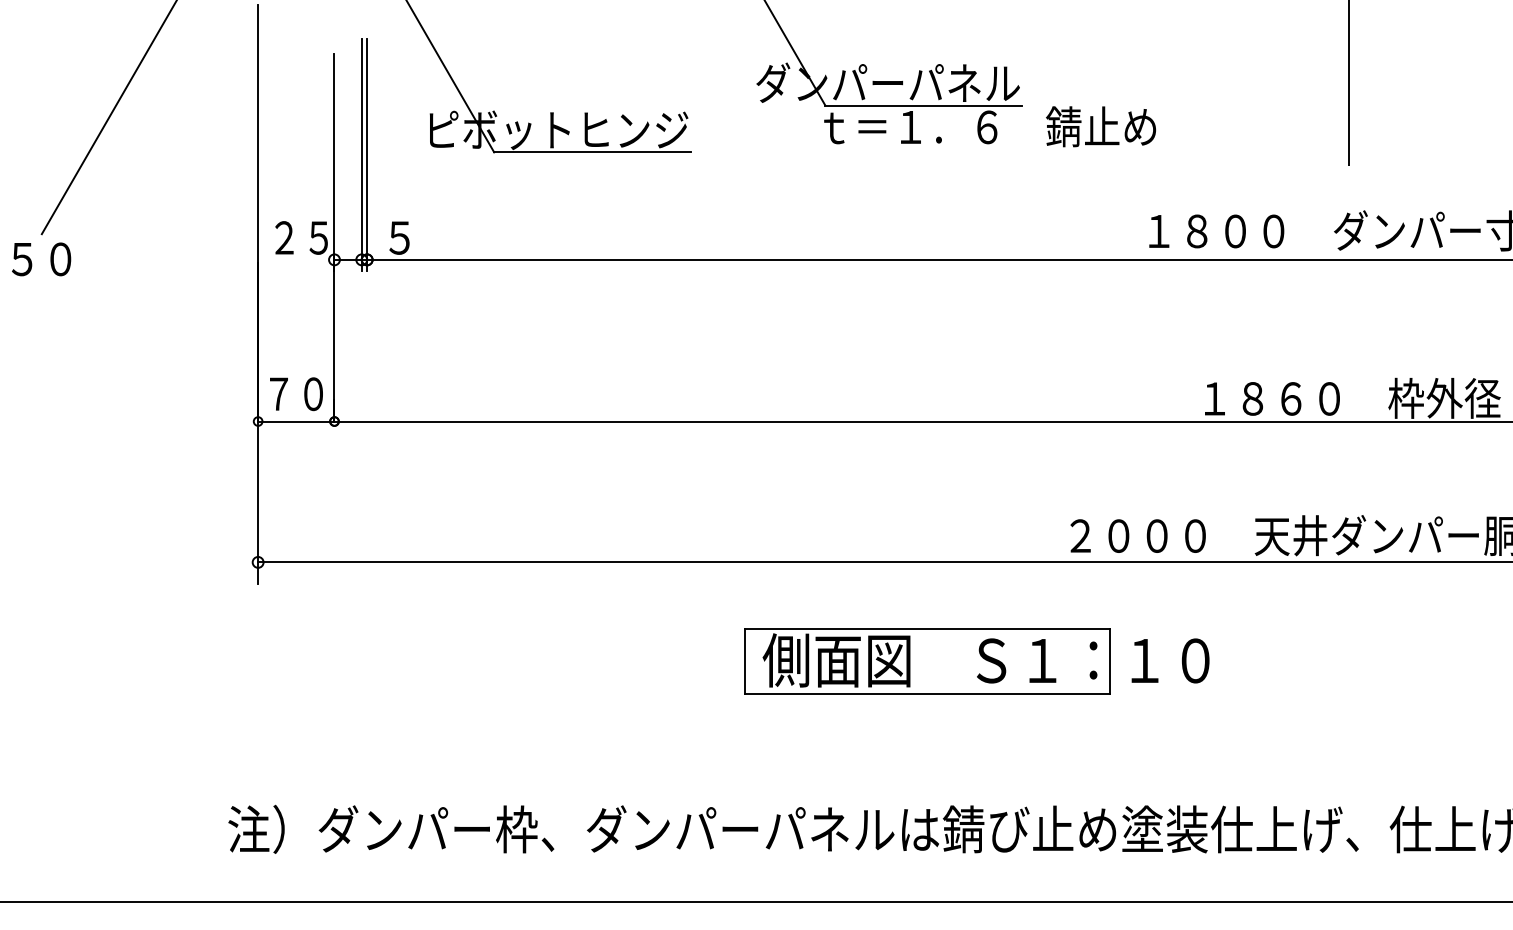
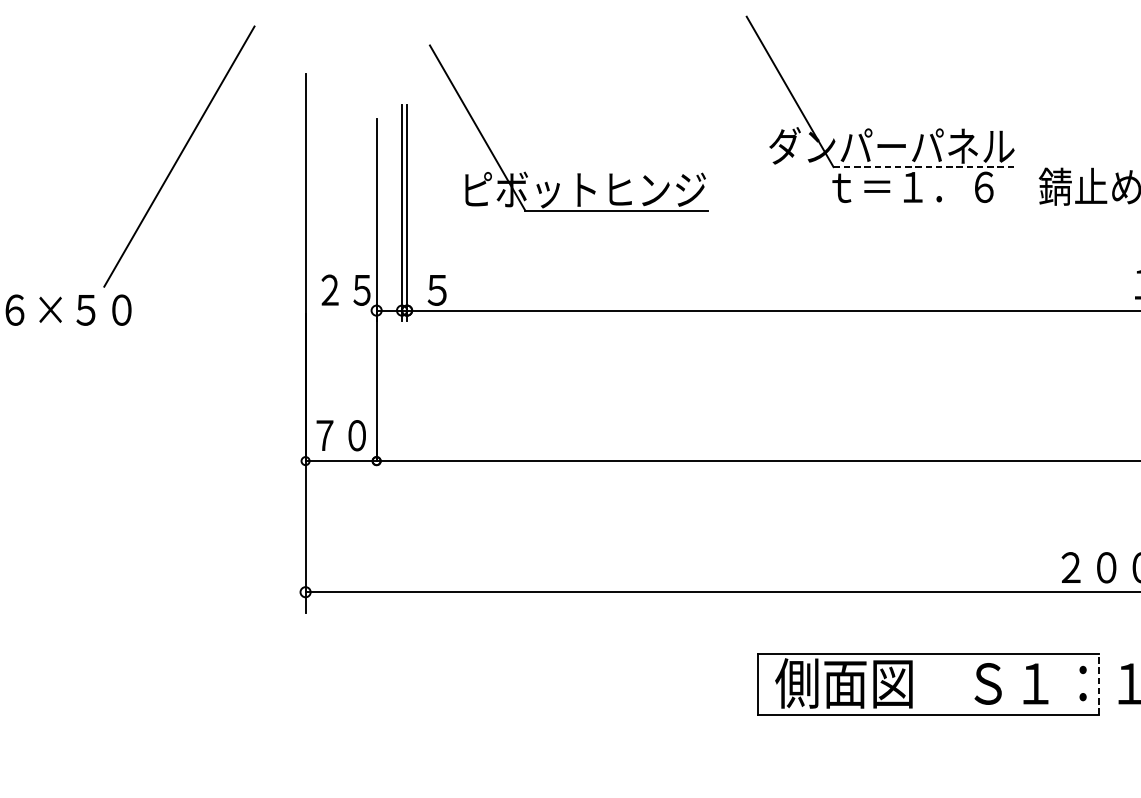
line: (924, 105) -> (925, 166), solid -> dashed
line: (1110, 661) -> (1098, 684), solid -> dashed

